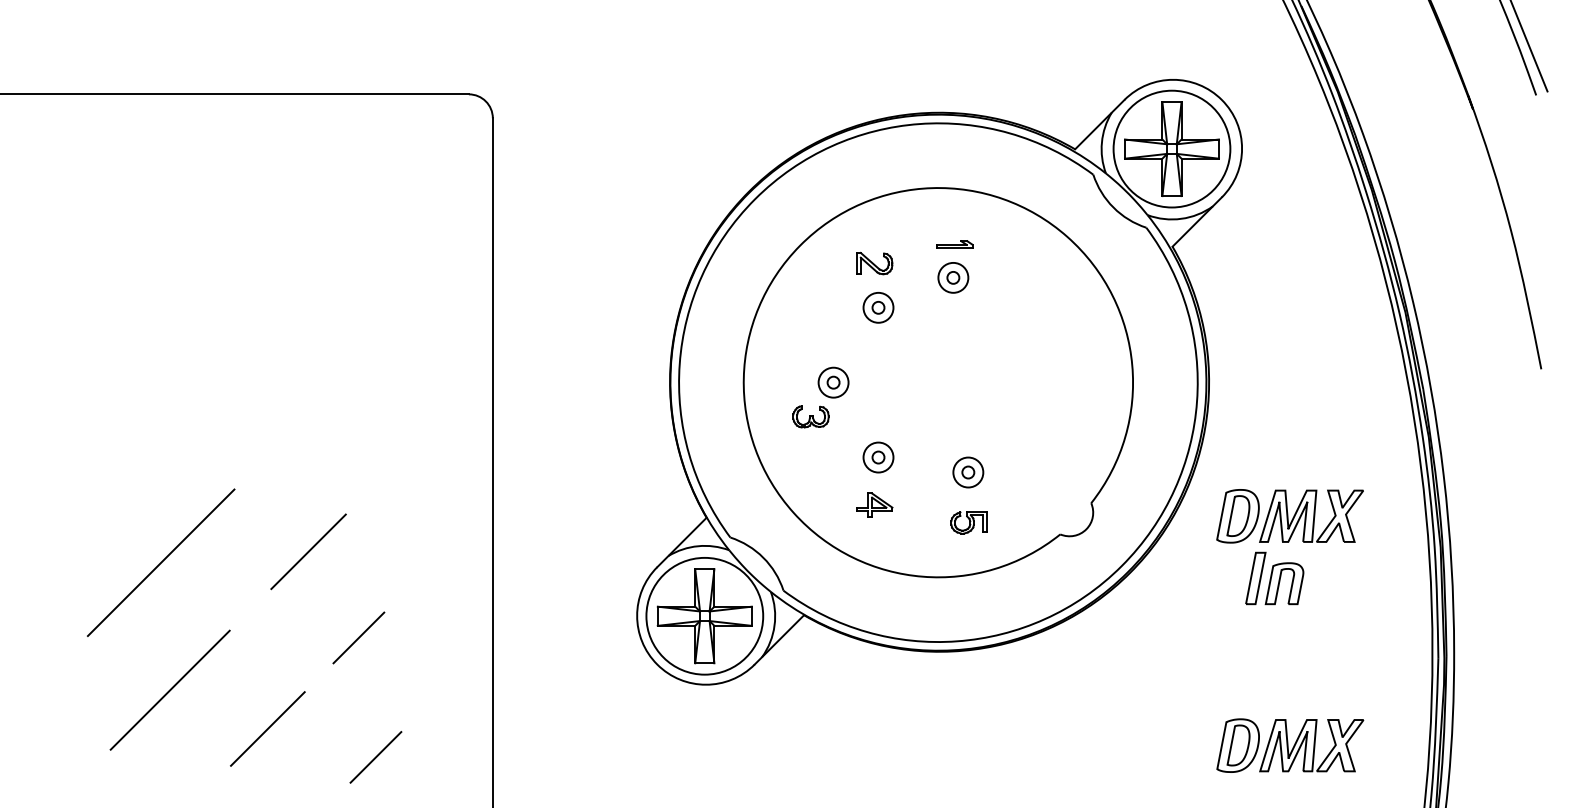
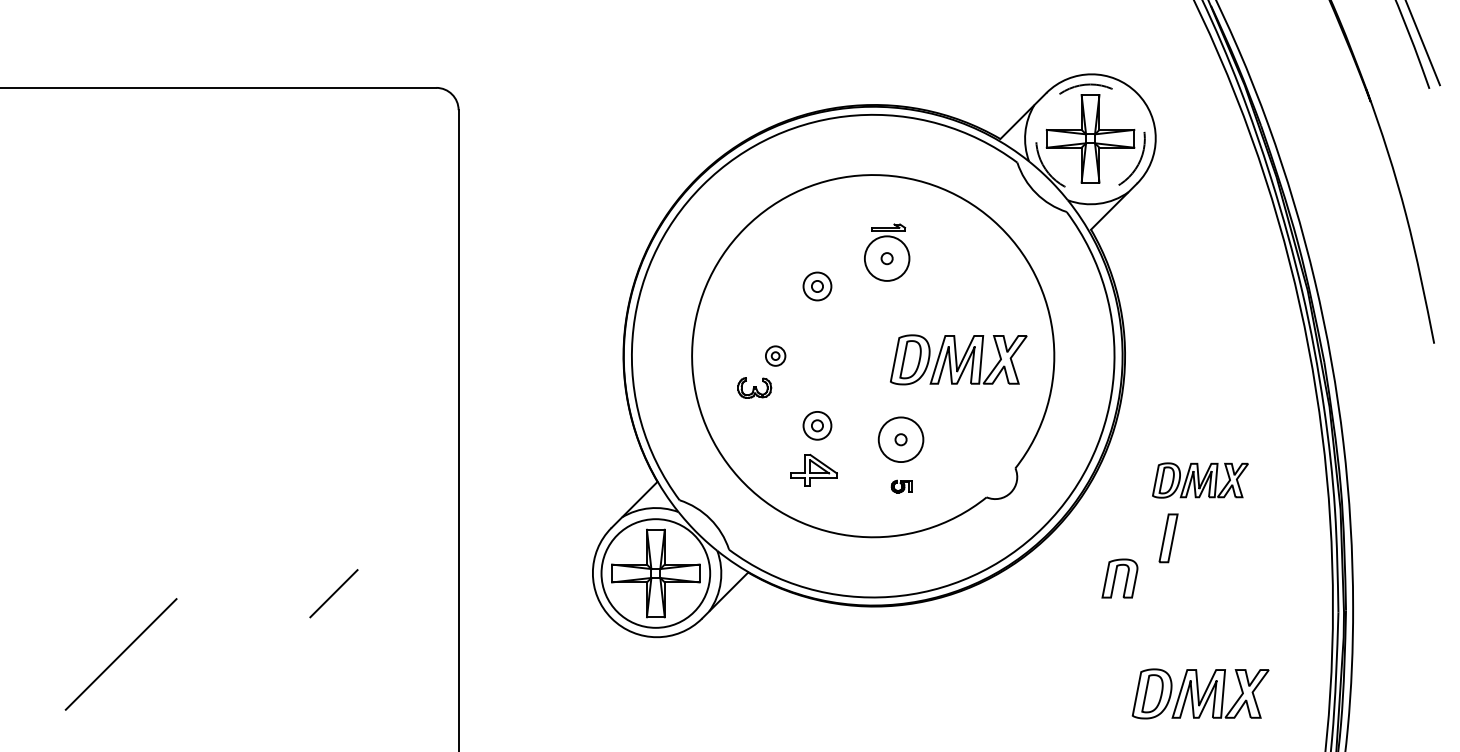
circle: (1171, 148) -> (1090, 138), solid -> dashed
part: (874, 263) -> (813, 245), removed
circle: (953, 277) -> (887, 258), size x1.6
part: (833, 382) -> (775, 355), size x0.7
part: (1030, 386) -> (958, 359), added
circle: (968, 472) -> (901, 439), size x1.6
part: (874, 504) -> (813, 469), size x1.4
part: (1289, 516) -> (1199, 480), size x0.7
part: (968, 522) -> (901, 486), size x0.6
line: (308, 551) -> (287, 513), removed
line: (160, 562) -> (149, 523), removed
part: (1284, 583) -> (1119, 578), moved
line: (169, 689) -> (120, 653), moved
line: (267, 728) -> (248, 677), removed
line: (375, 757) -> (349, 704), removed

